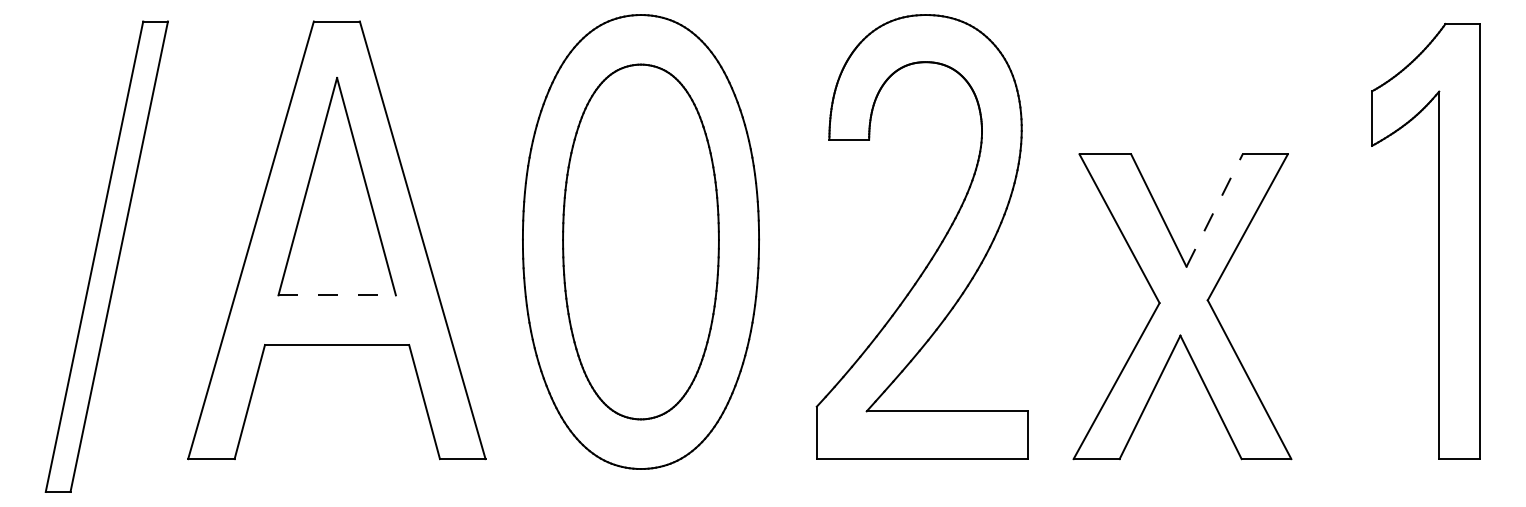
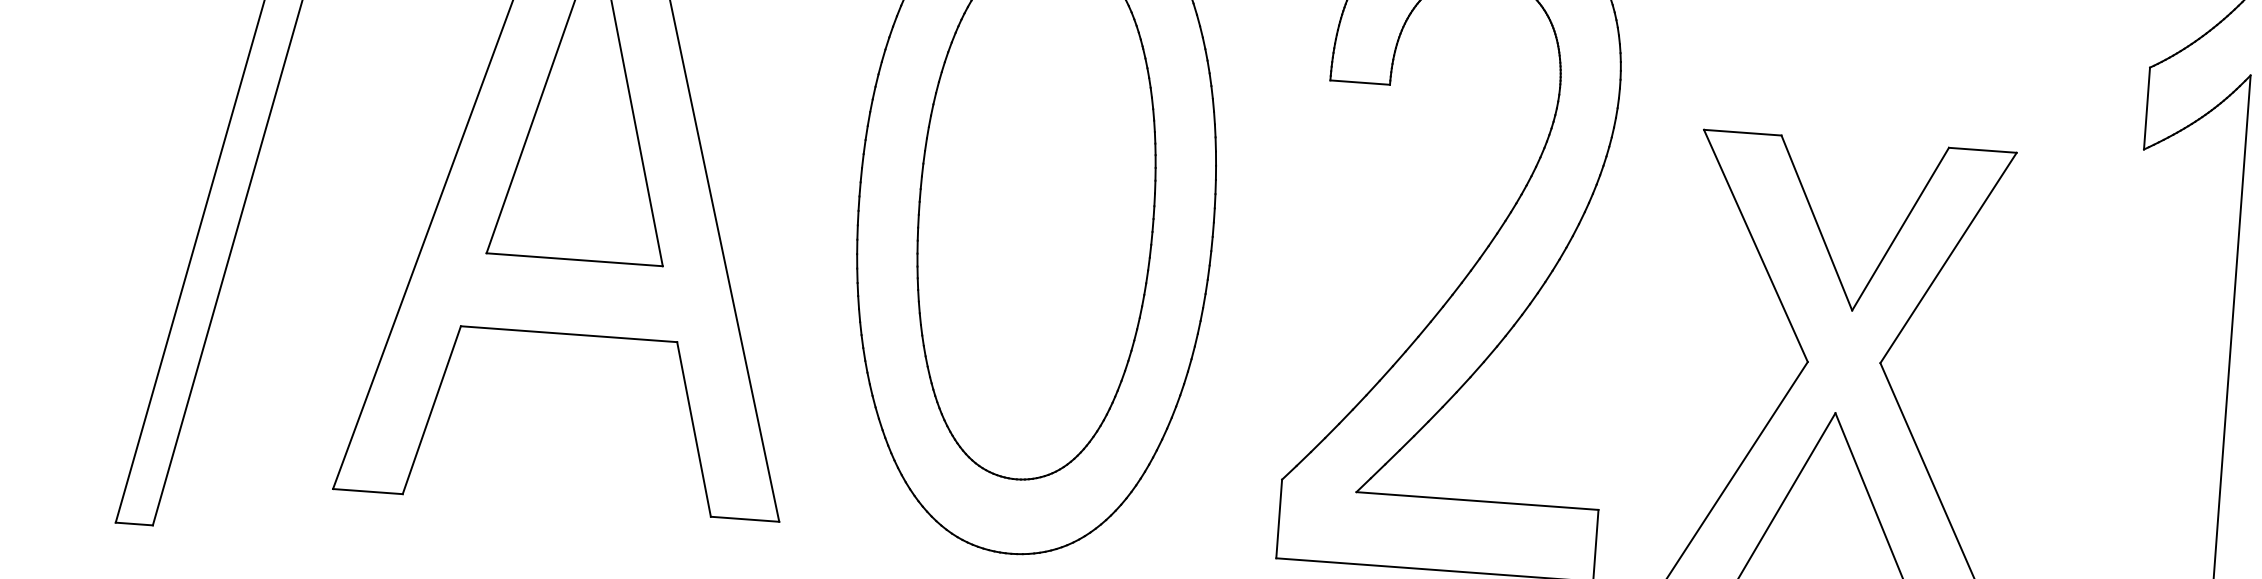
line: (1214, 210) -> (1900, 229), dashed -> solid
line: (337, 295) -> (575, 260), dashed -> solid

